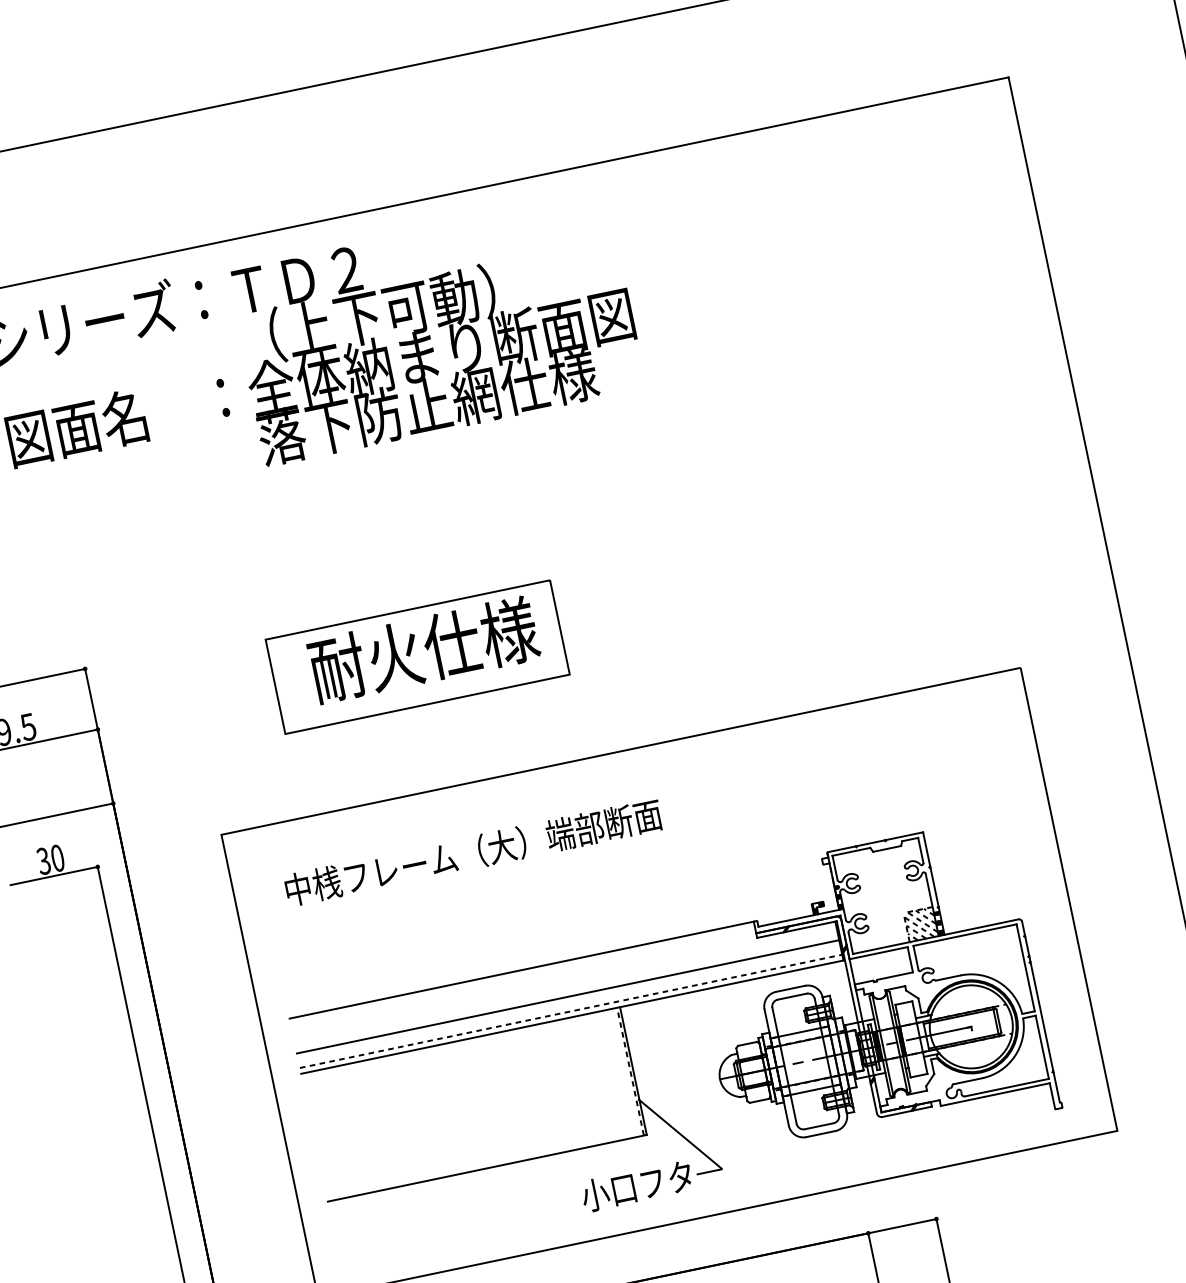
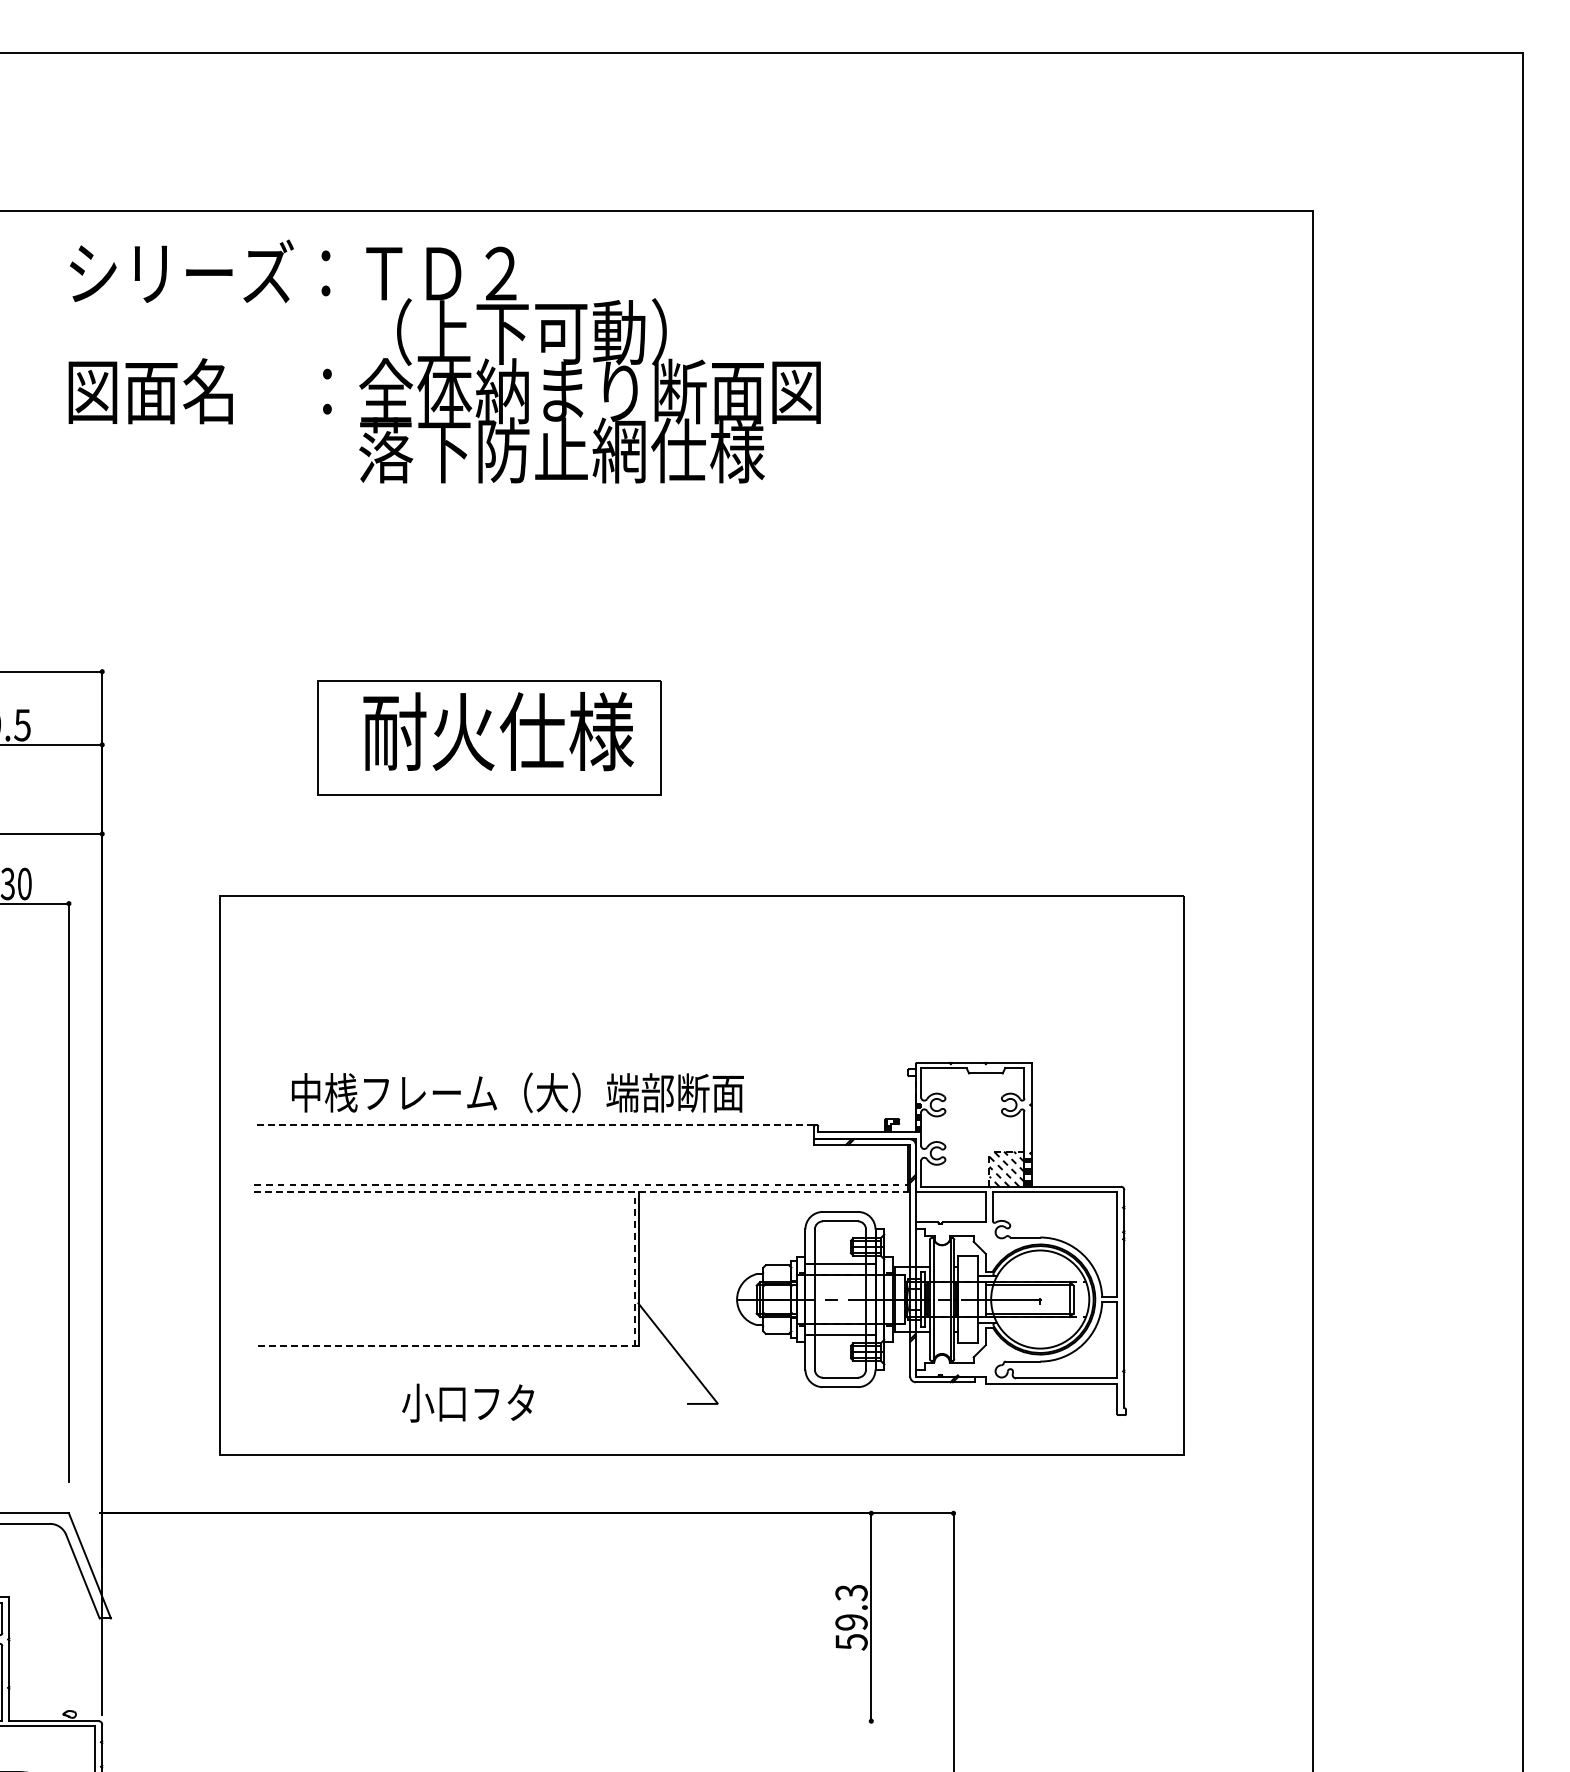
text: (473, 852) -> (517, 1092), moved
line: (521, 970) -> (533, 1125), solid -> dashed
line: (568, 996) -> (581, 1167), removed
line: (572, 1016) -> (581, 1191), solid -> dashed
line: (487, 1168) -> (446, 1346), solid -> dashed
text: (637, 1185) -> (468, 1402), moved

